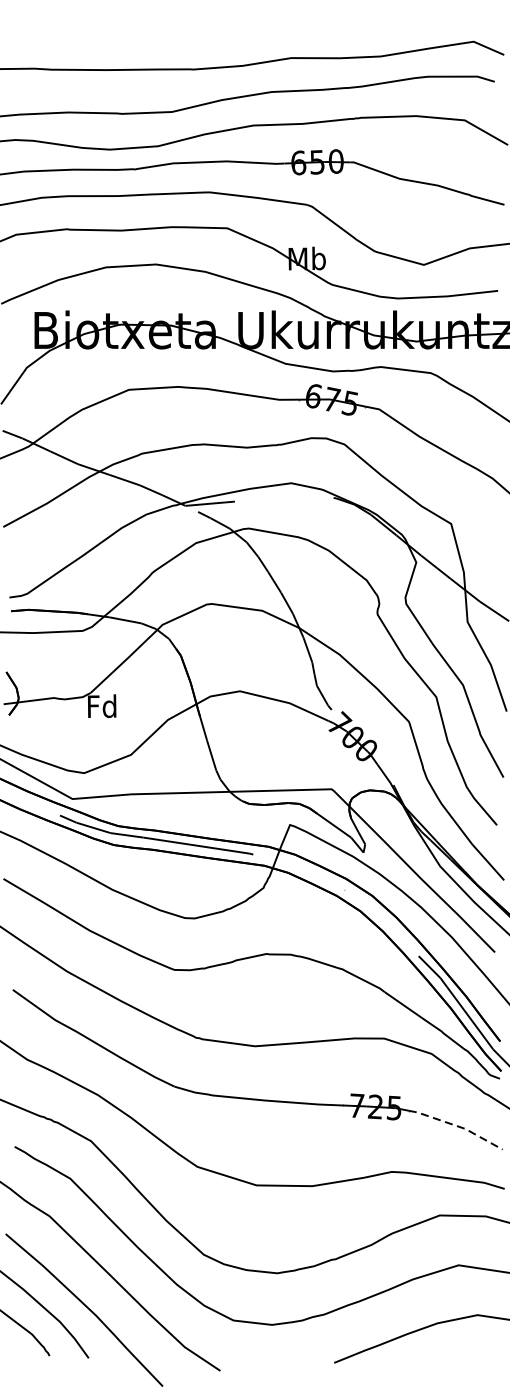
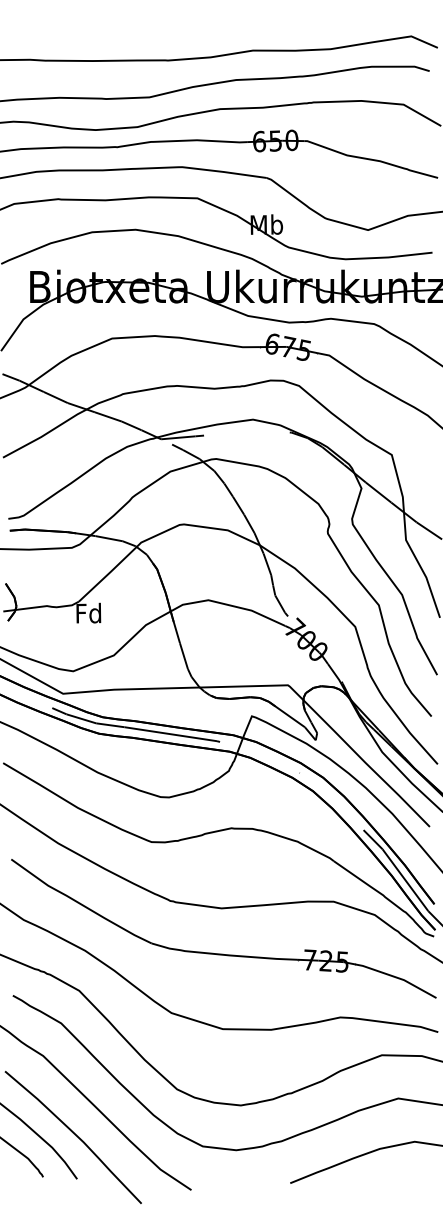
line: (457, 1125) -> (397, 977), dashed -> solid

